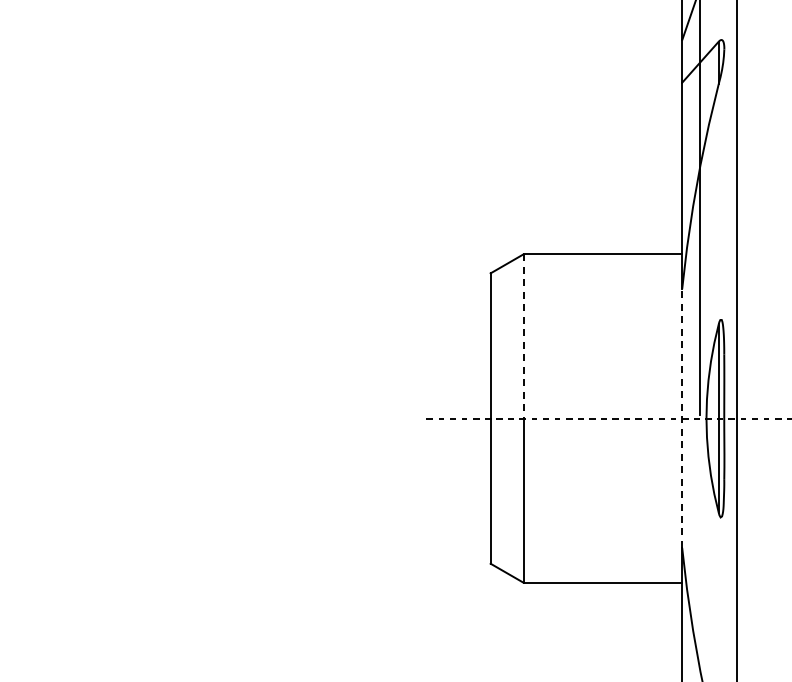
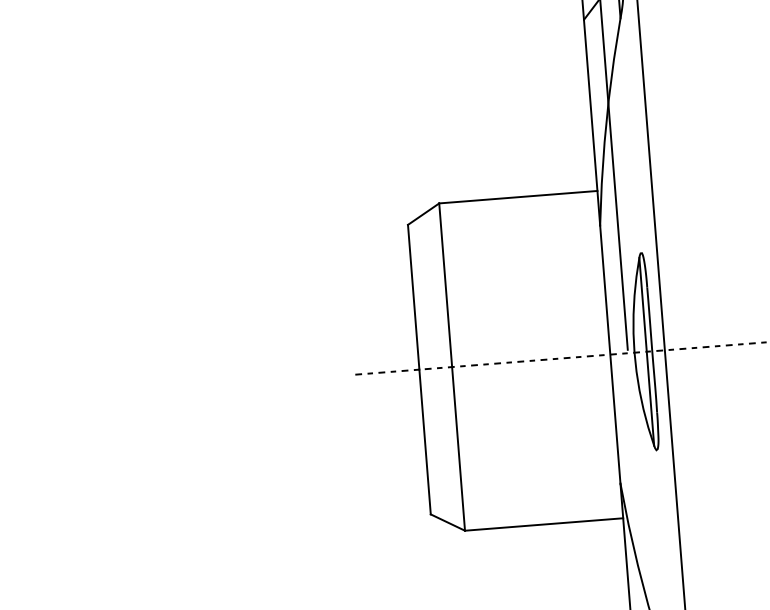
line: (523, 336) -> (445, 285), dashed -> solid
line: (682, 418) -> (610, 354), dashed -> solid

